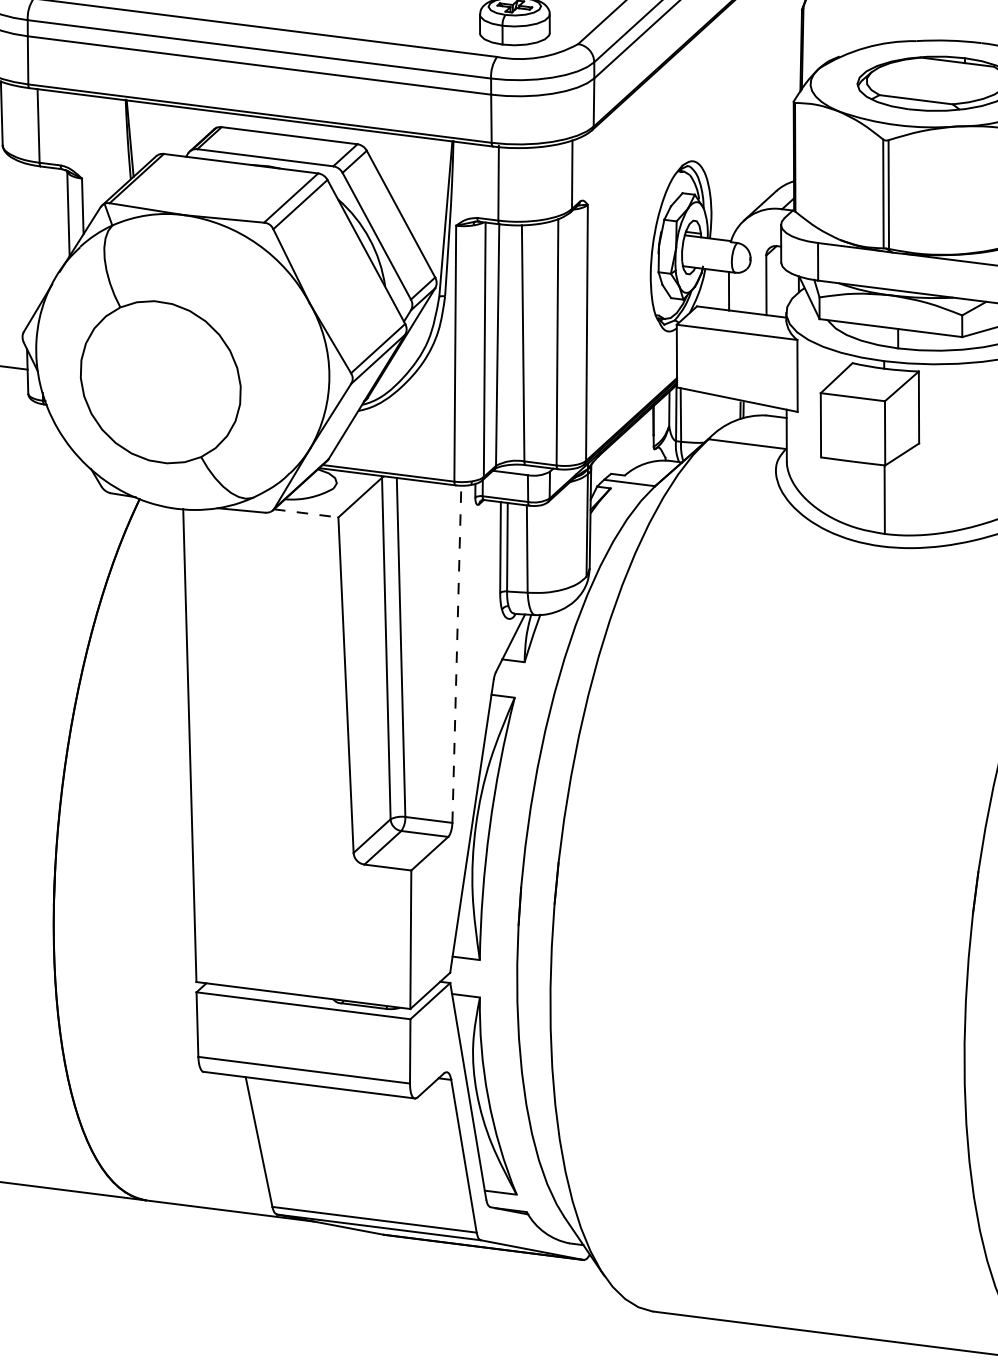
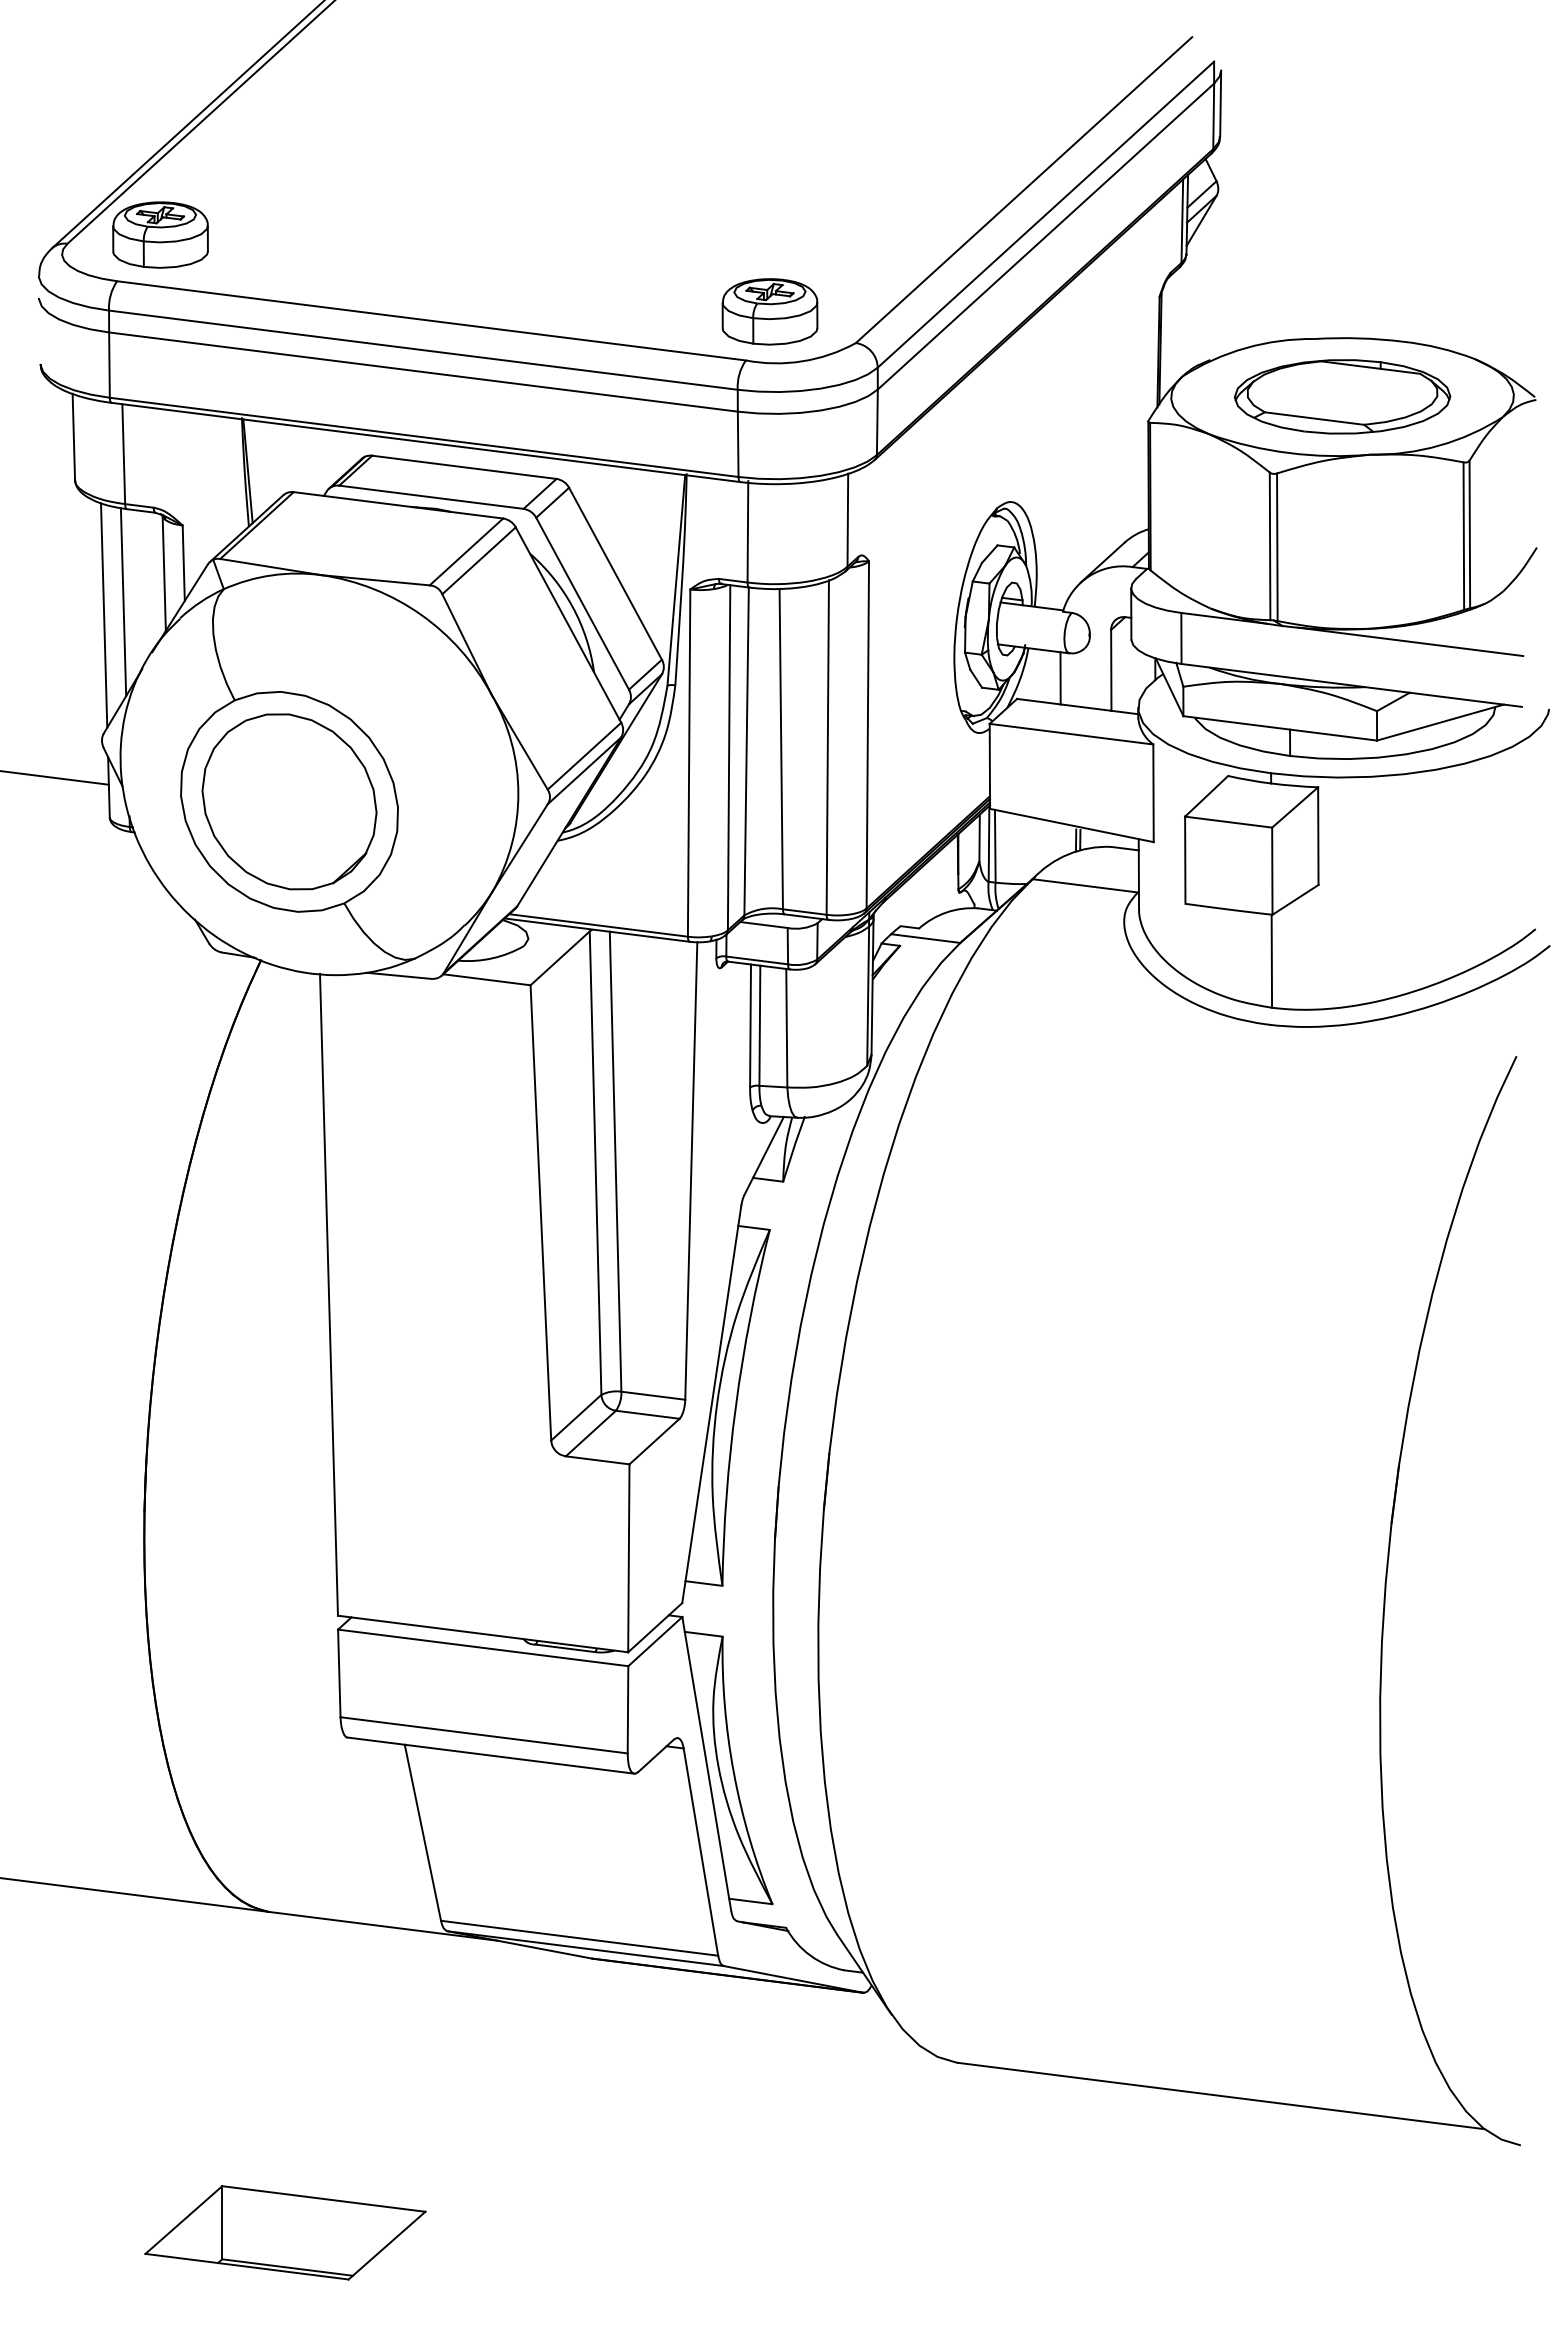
line: (38, 235) -> (123, 602), added
line: (24, 244) -> (104, 615), added
part: (160, 381) -> (289, 801), added
line: (305, 513) -> (486, 979), dashed -> solid
line: (457, 654) -> (691, 1171), dashed -> solid

